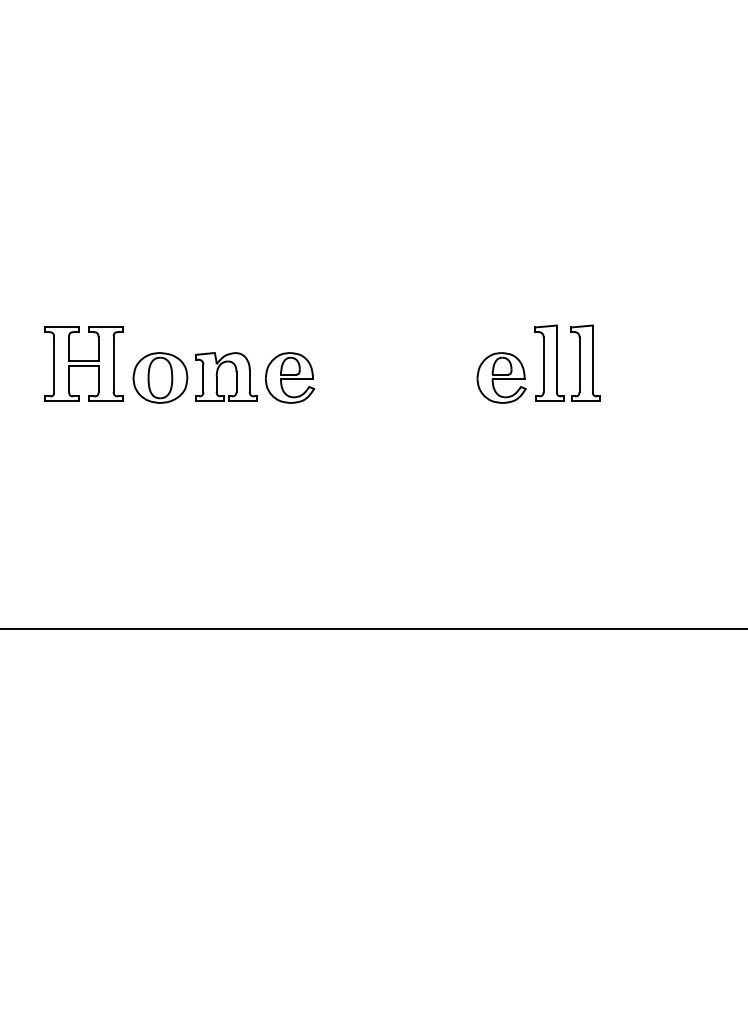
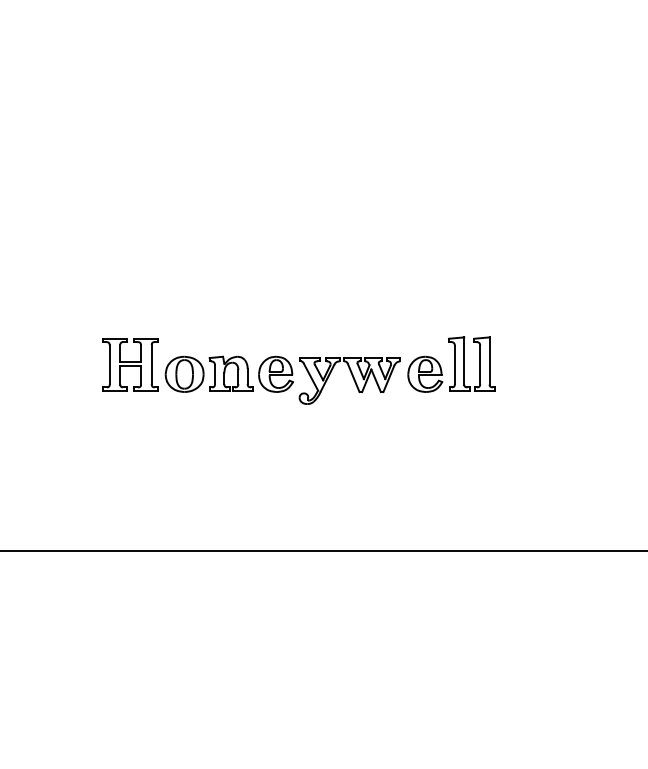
part: (394, 386) -> (349, 380), added

